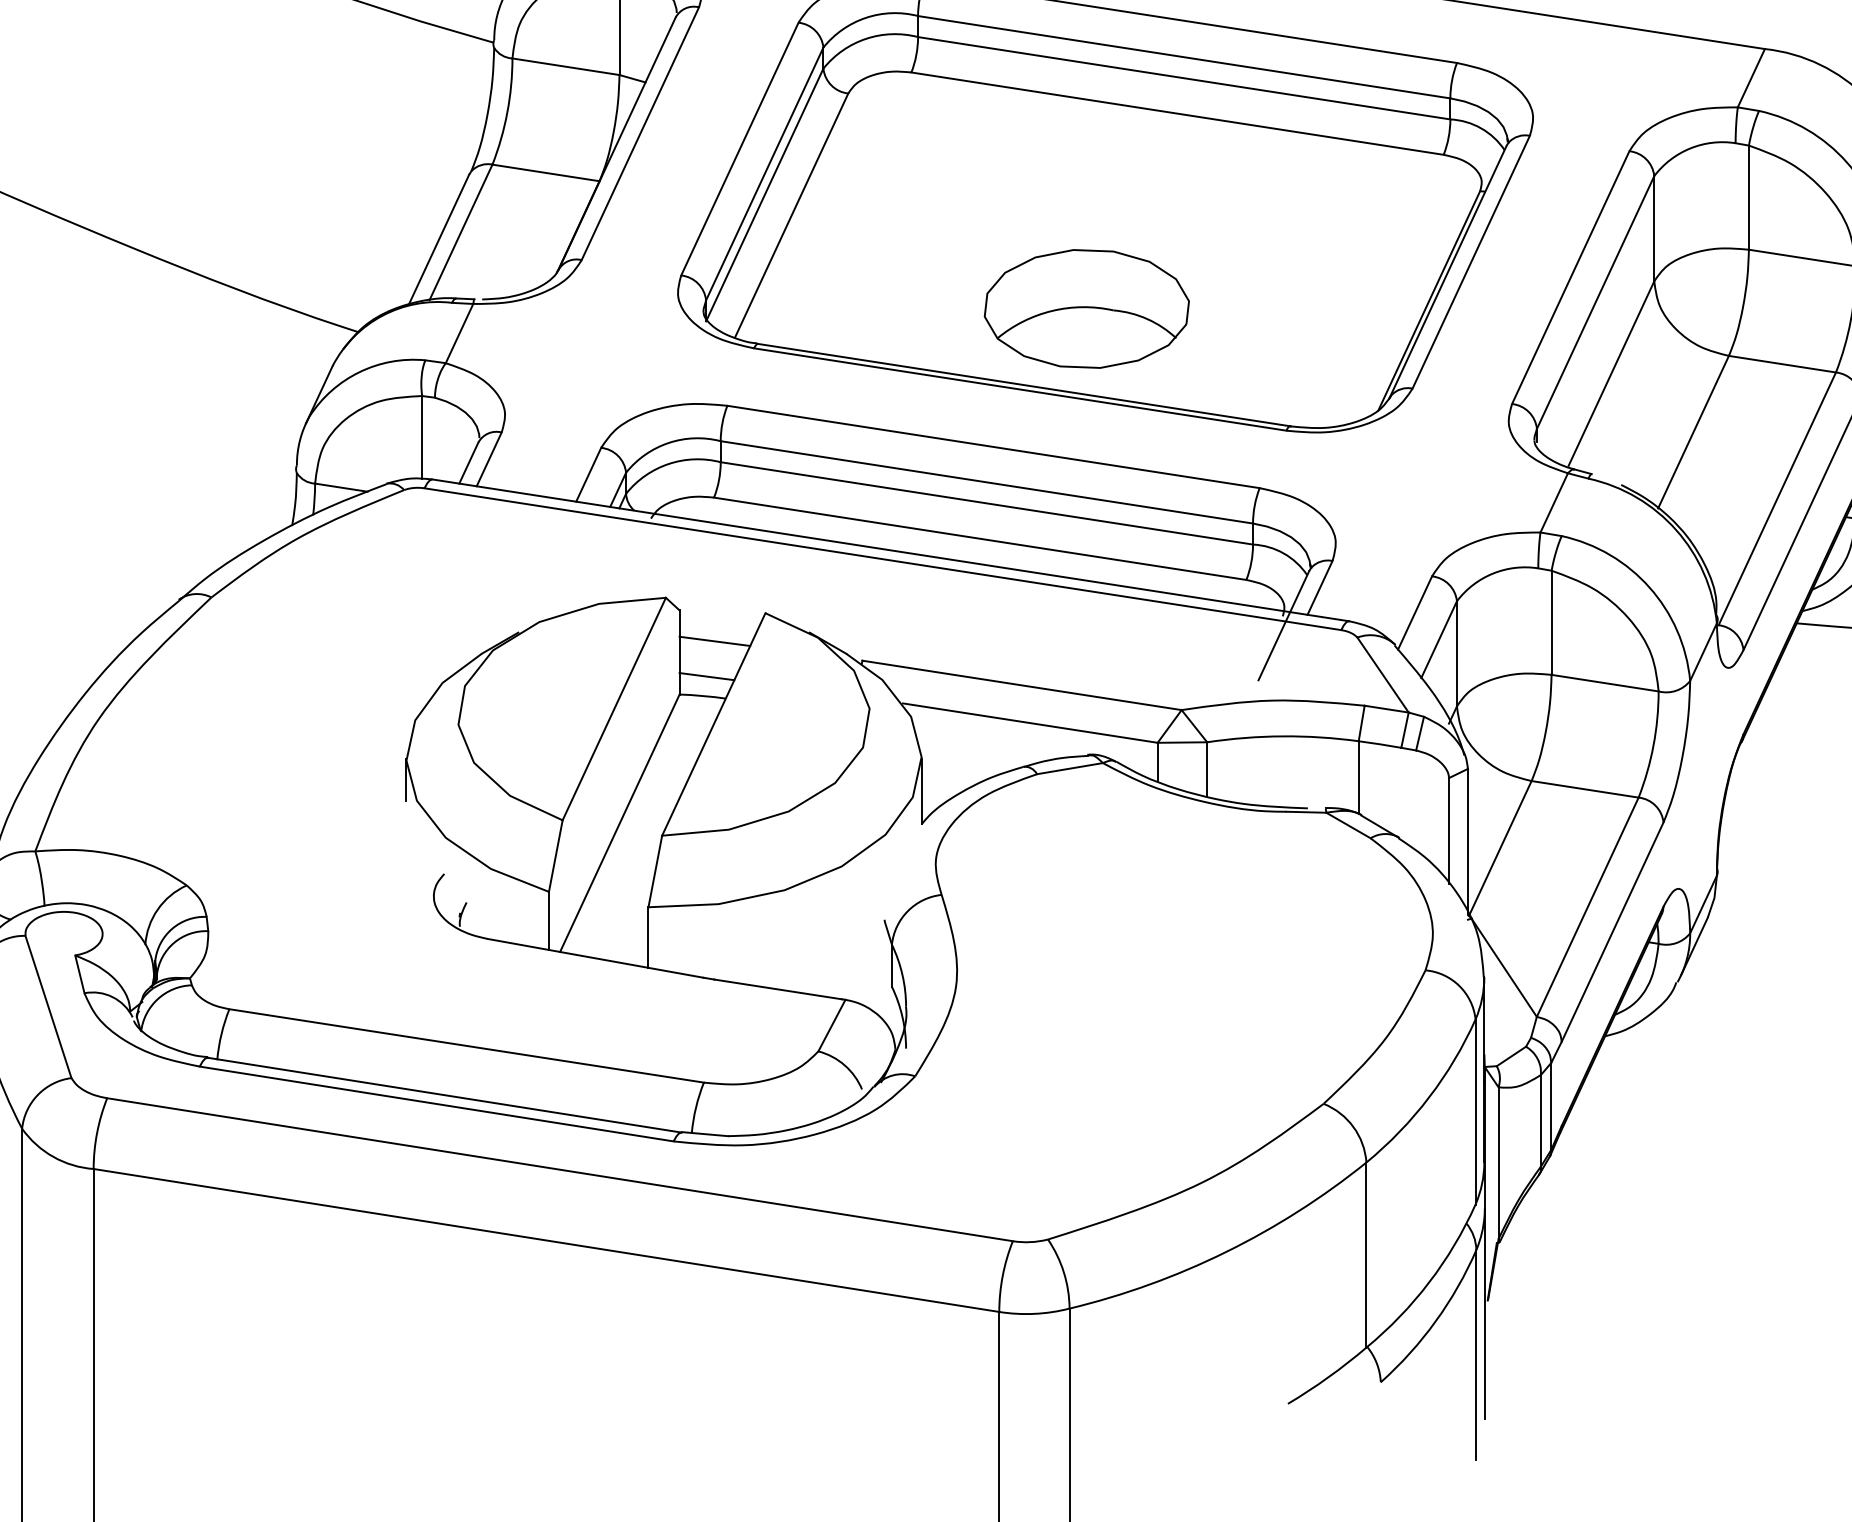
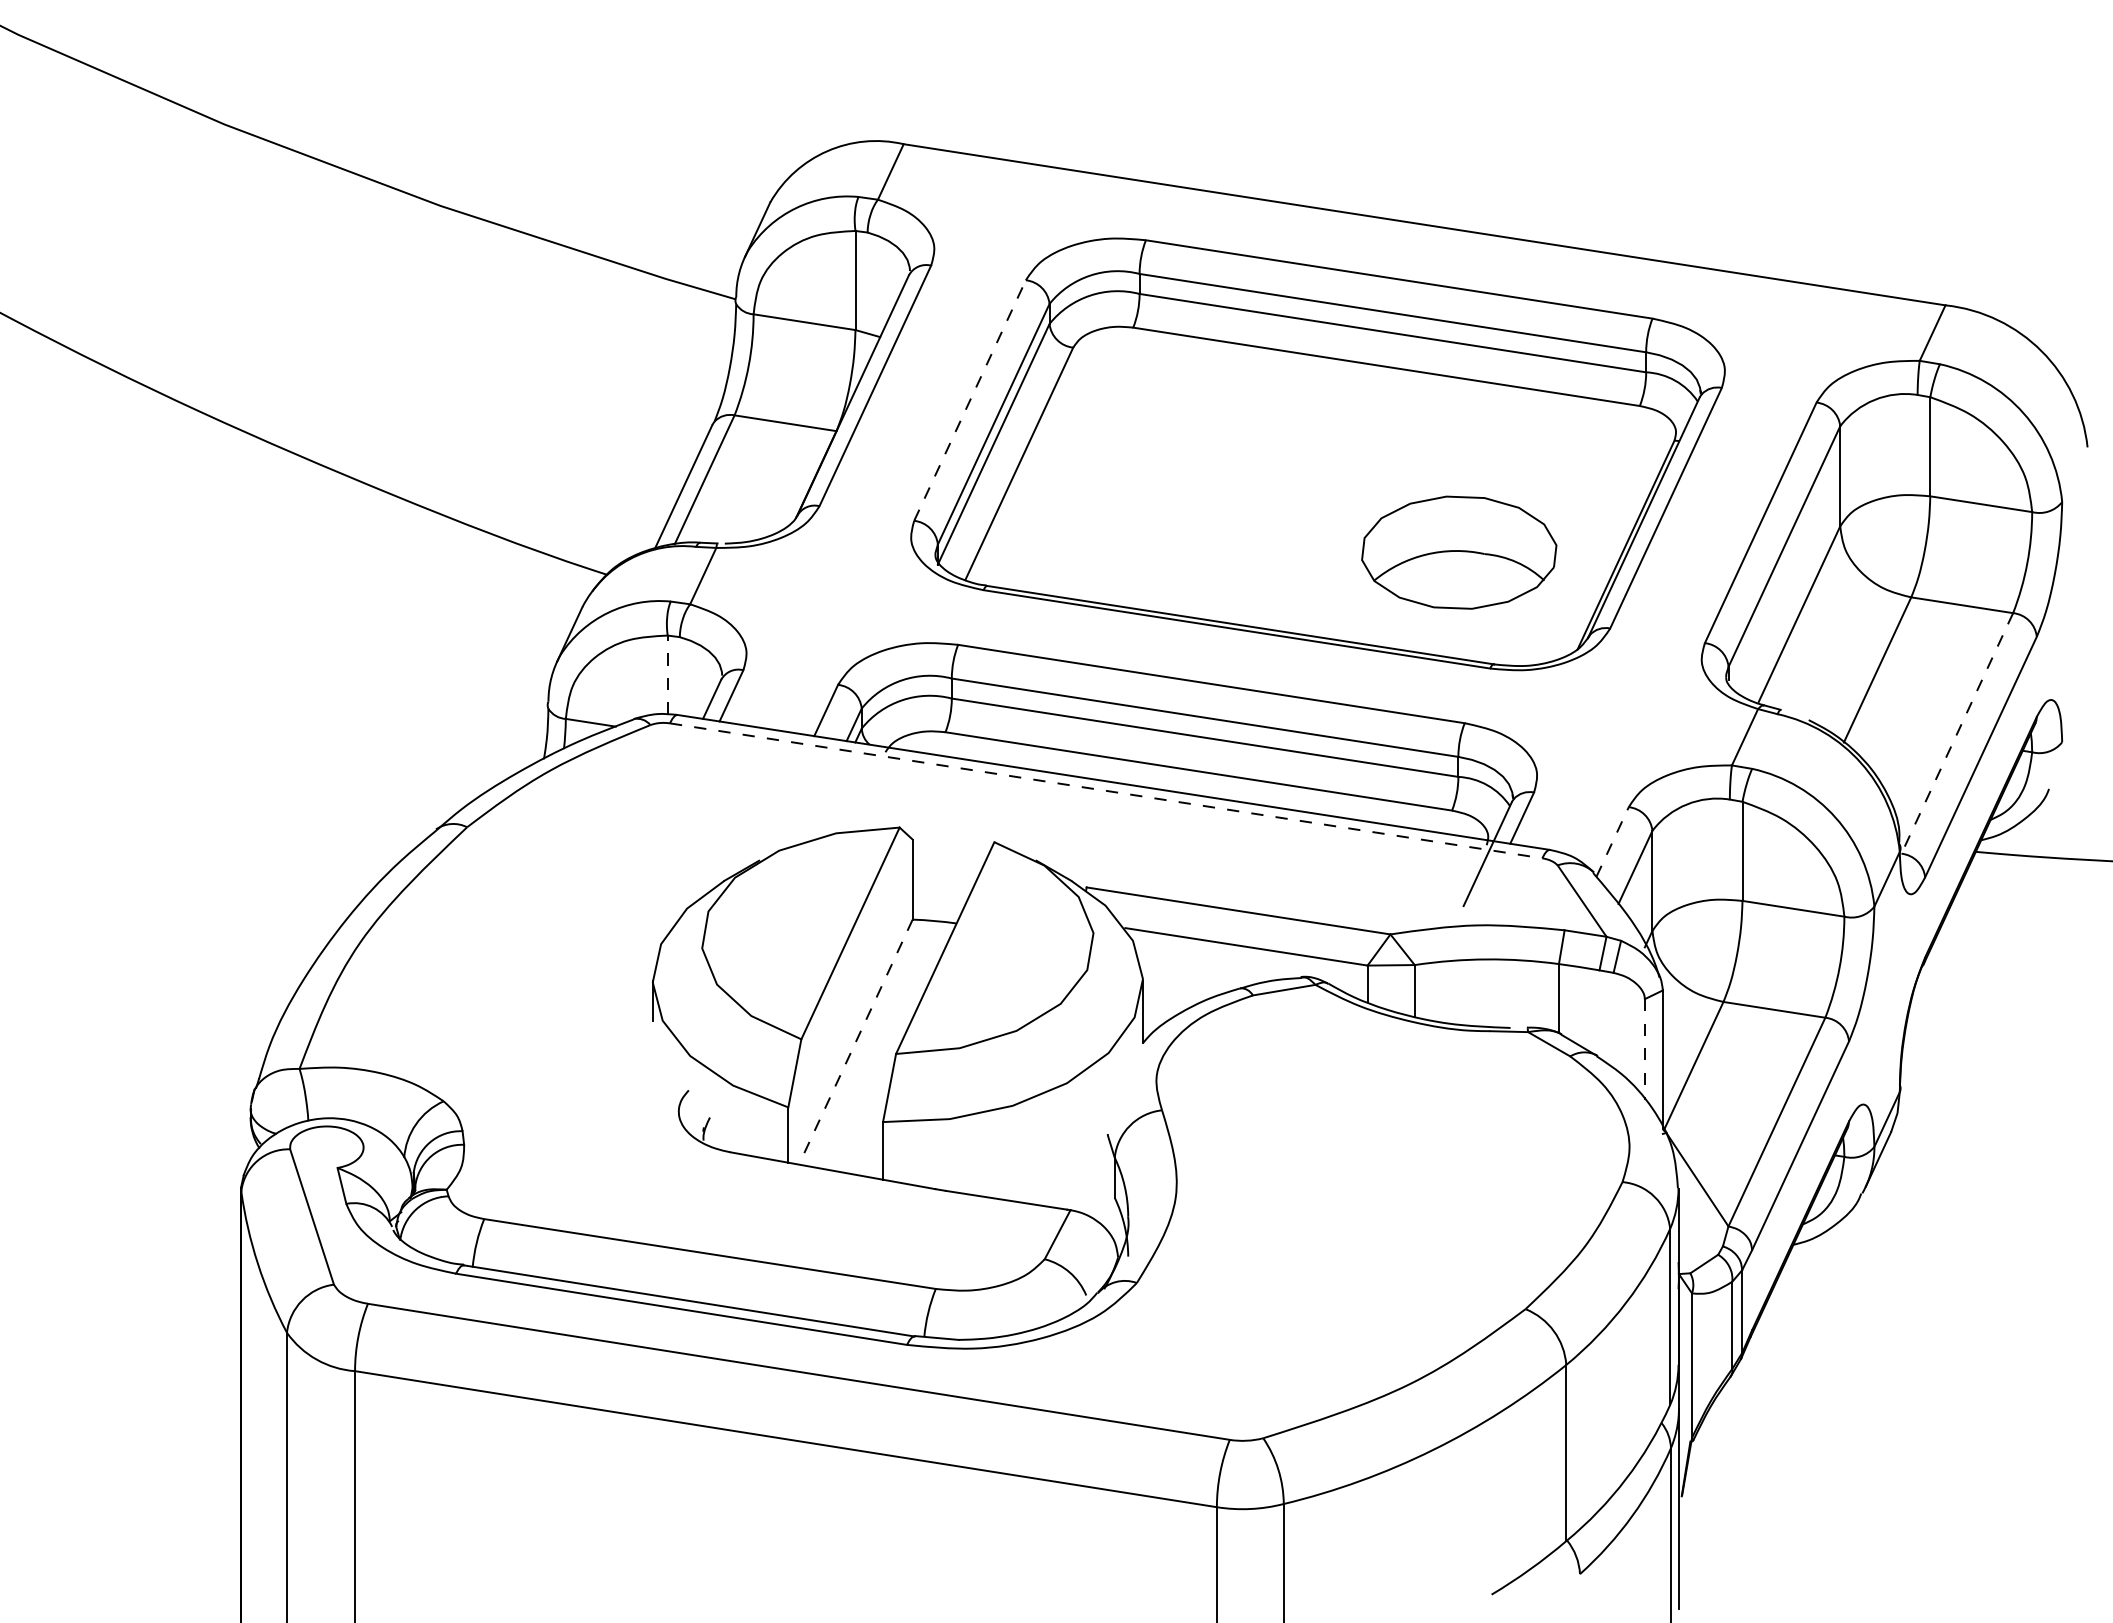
line: (740, 149) -> (970, 400), solid -> dashed
part: (1087, 308) -> (1459, 552), moved
line: (421, 436) -> (667, 674), solid -> dashed
line: (1777, 498) -> (1957, 733), solid -> dashed
line: (883, 558) -> (1106, 790), solid -> dashed
line: (1414, 612) -> (1612, 841), solid -> dashed
line: (714, 640) -> (945, 868), removed
line: (706, 676) -> (938, 902), removed
line: (619, 823) -> (855, 1042), solid -> dashed
line: (1448, 832) -> (1644, 1050), solid -> dashed

